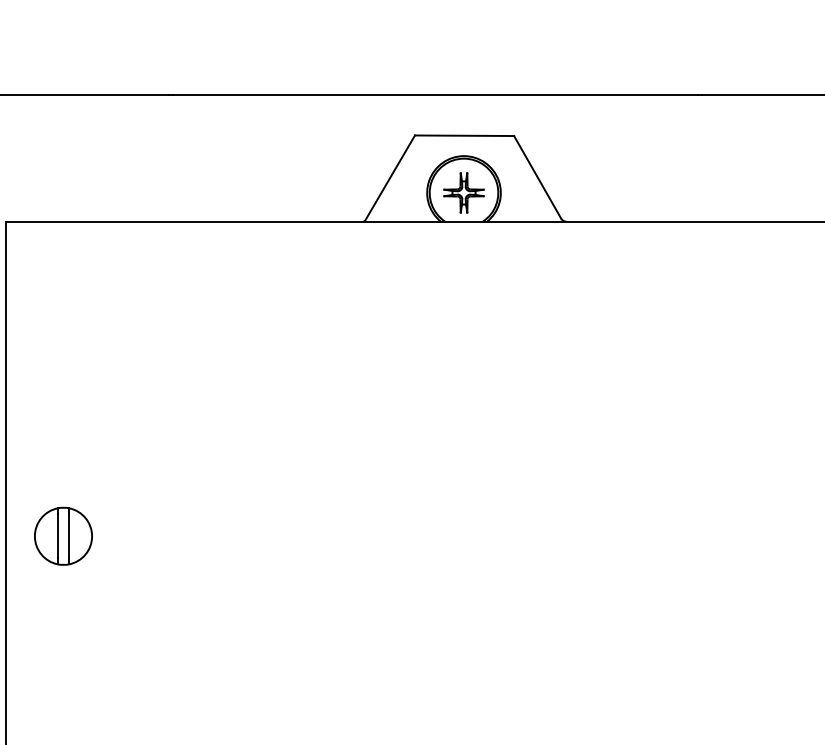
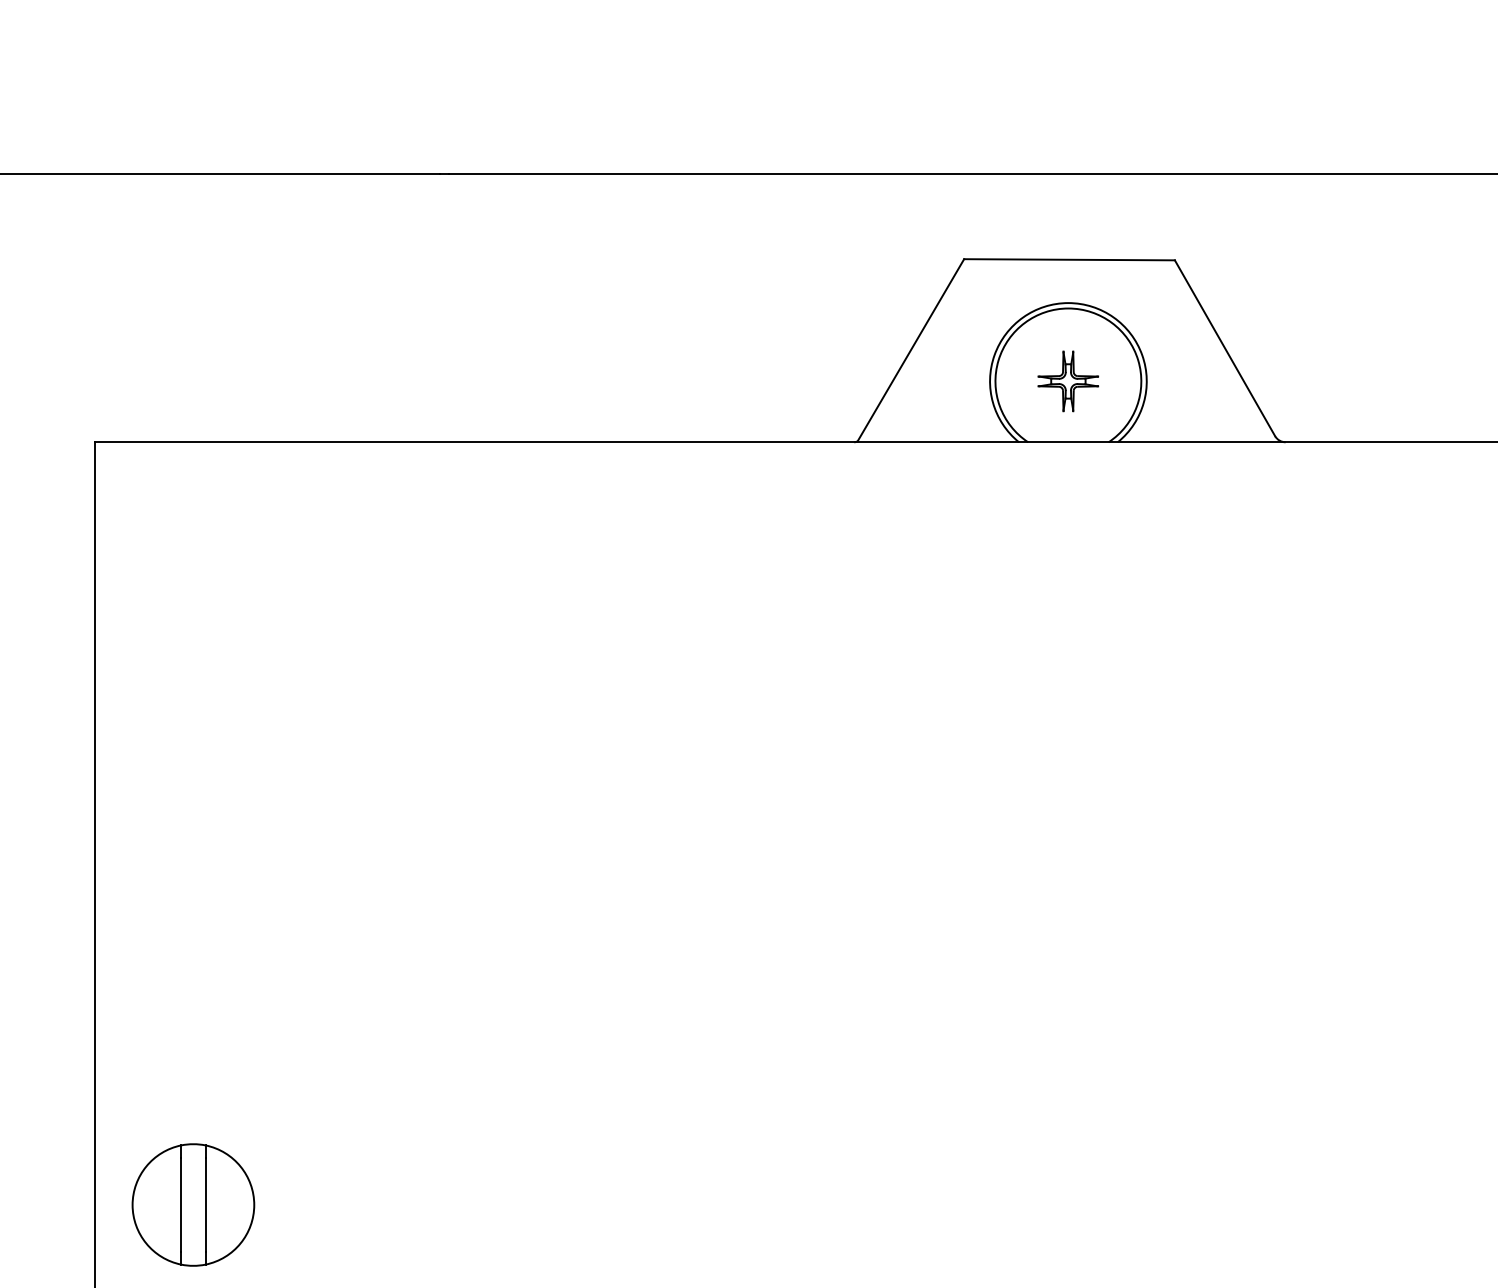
part: (463, 192) -> (1067, 380), size x0.7
part: (63, 535) -> (193, 1203), moved

